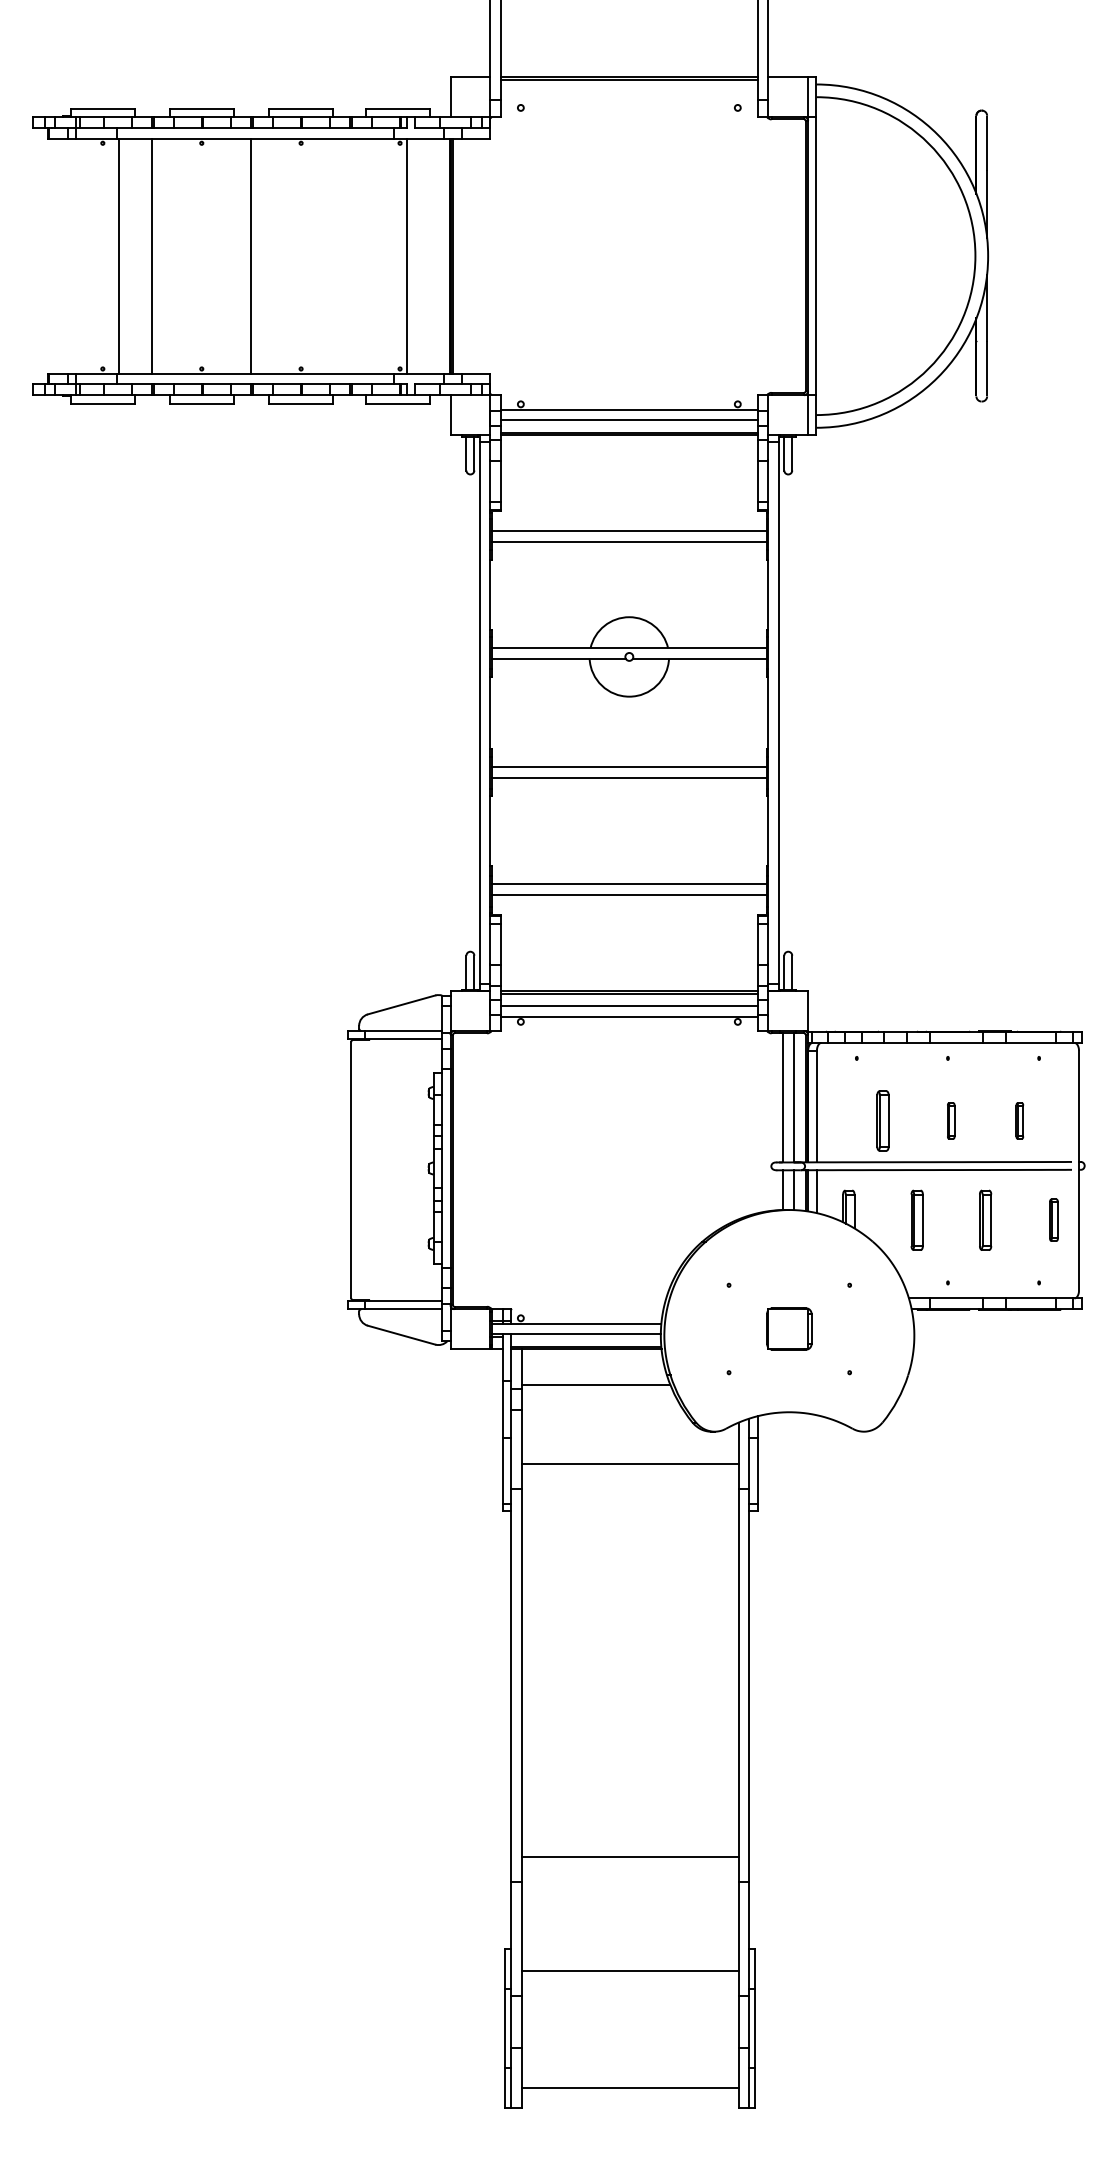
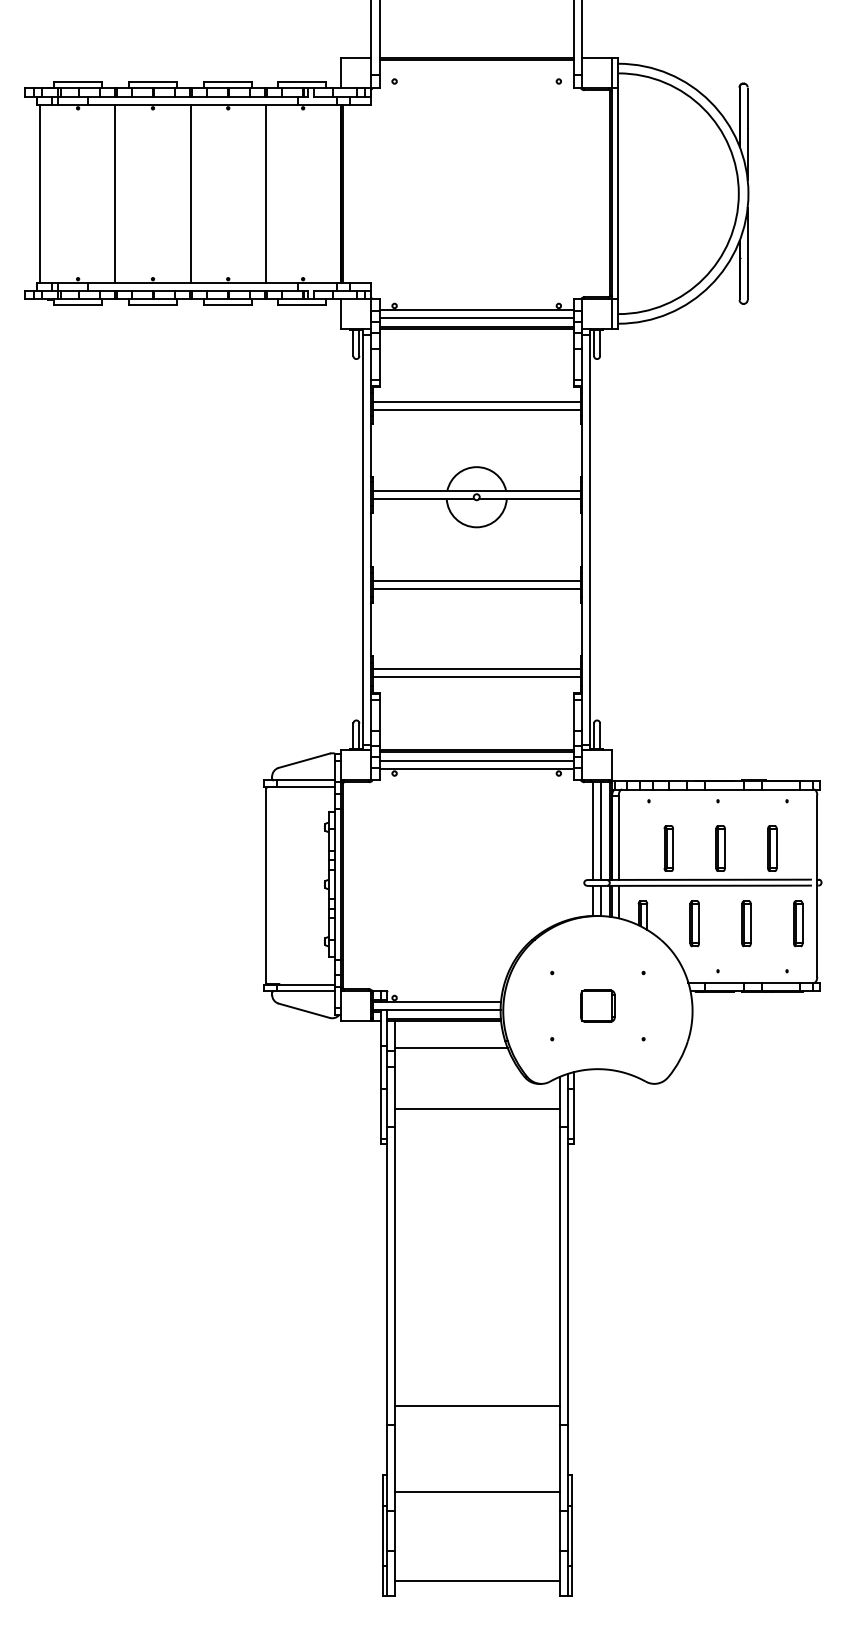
line: (119, 255) -> (40, 193), moved
line: (407, 255) -> (265, 193), moved
part: (950, 1120) -> (719, 848), size x1.67
part: (1019, 1120) -> (772, 848), size x1.67
part: (1053, 1219) -> (797, 923), size x1.43

